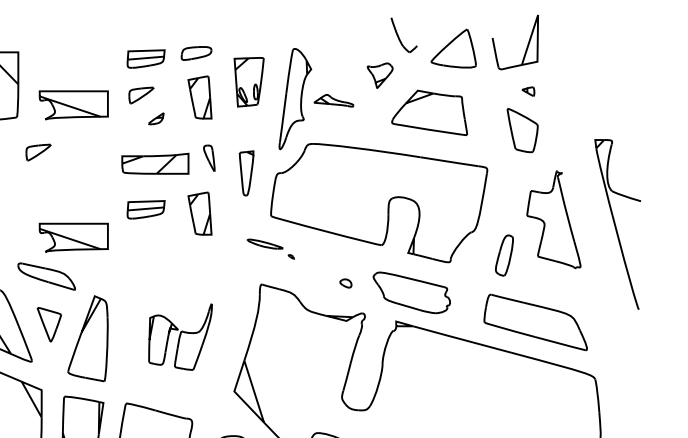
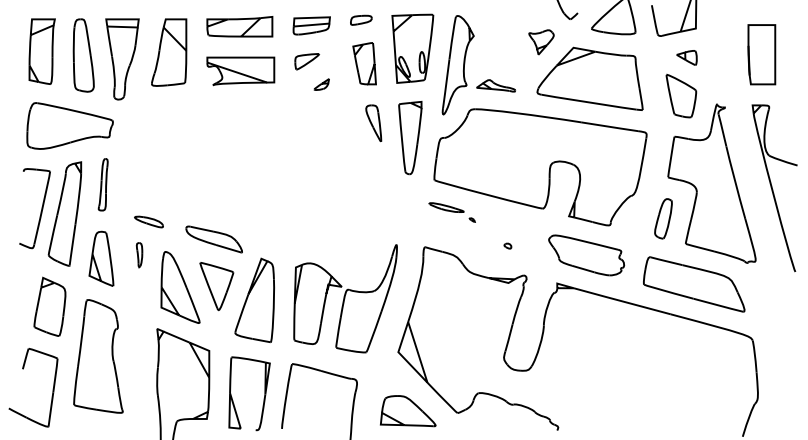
part: (196, 52) -> (361, 19), size x0.71
part: (248, 82) -> (412, 48), size x1.43
part: (604, 88) -> (761, 54), added
part: (527, 91) -> (686, 57), size x1.67
part: (333, 100) -> (495, 85), moved
part: (429, 112) -> (589, 78), size x1.43
part: (37, 152) -> (205, 117), removed
part: (209, 158) -> (373, 123), size x1.43
part: (155, 163) -> (239, 26), moved
part: (246, 173) -> (410, 138), size x1.67
part: (145, 209) -> (311, 173), removed
part: (199, 213) -> (364, 177), removed
part: (553, 219) -> (711, 183), size x1.67
part: (73, 237) -> (240, 201), removed
part: (270, 249) -> (451, 212), moved
part: (345, 282) -> (507, 245), size x0.62
part: (411, 292) -> (586, 255), moved
part: (49, 324) -> (216, 286), size x1.43
part: (180, 336) -> (345, 298), size x1.67

